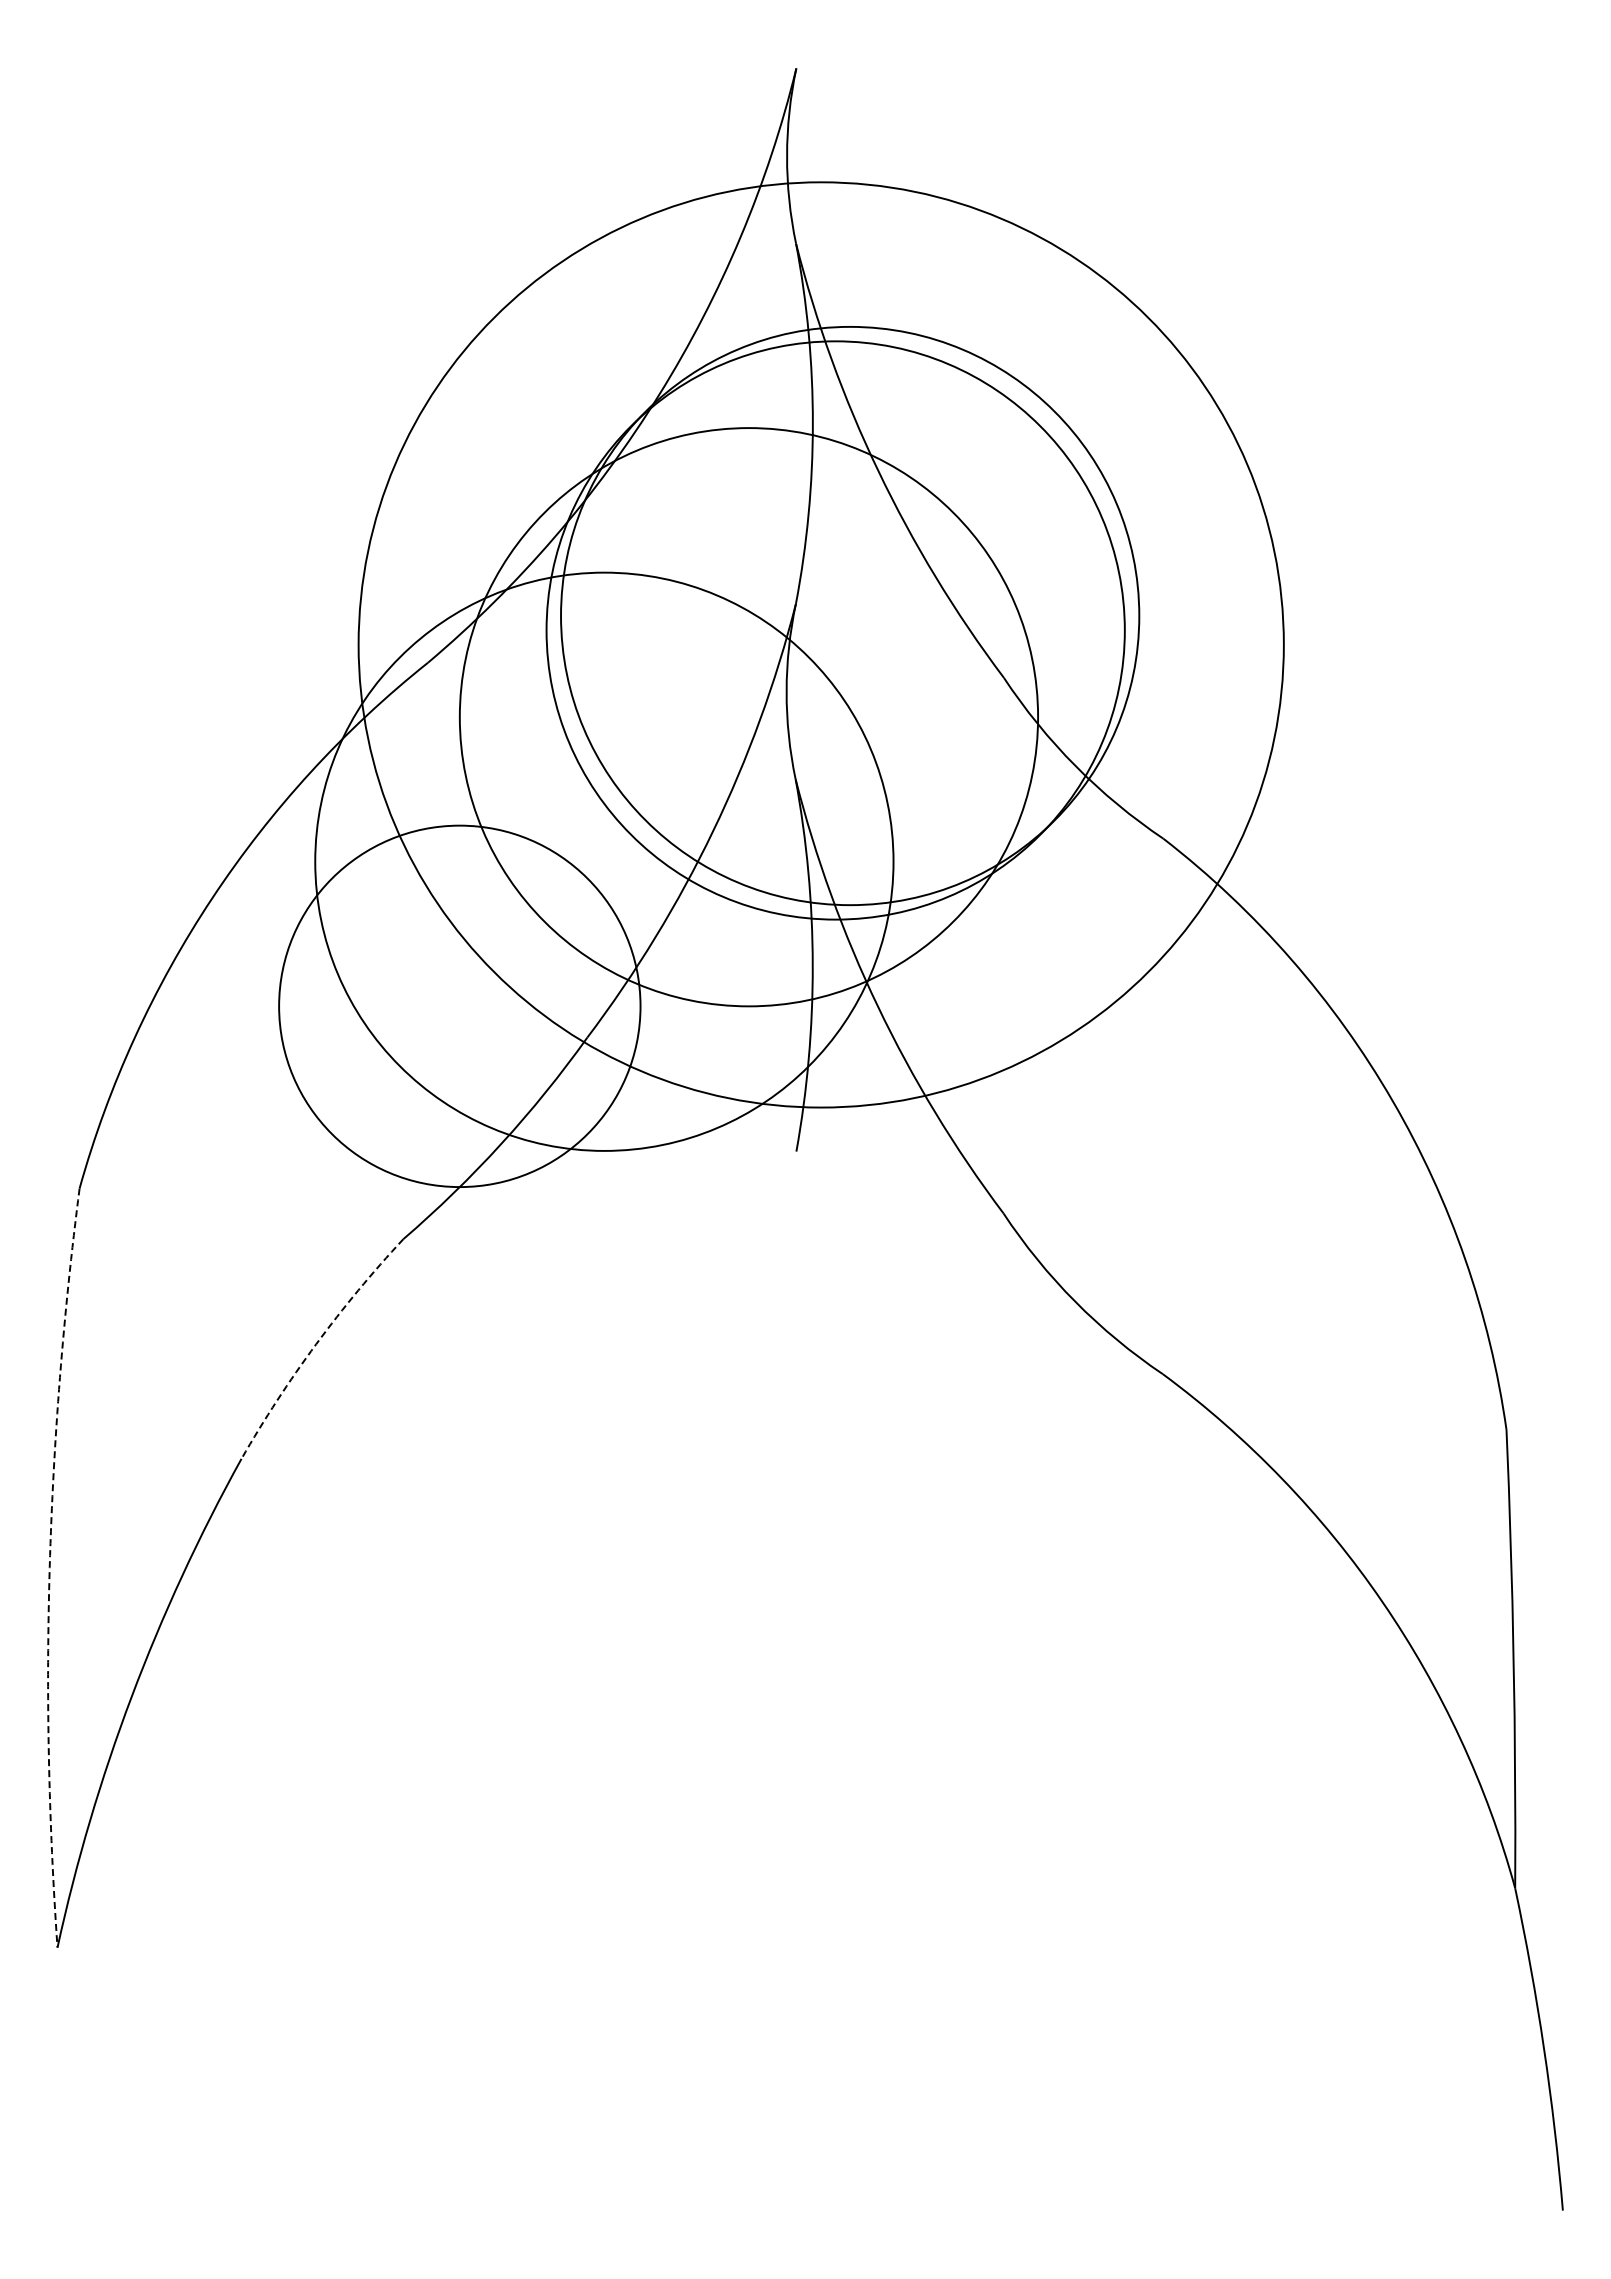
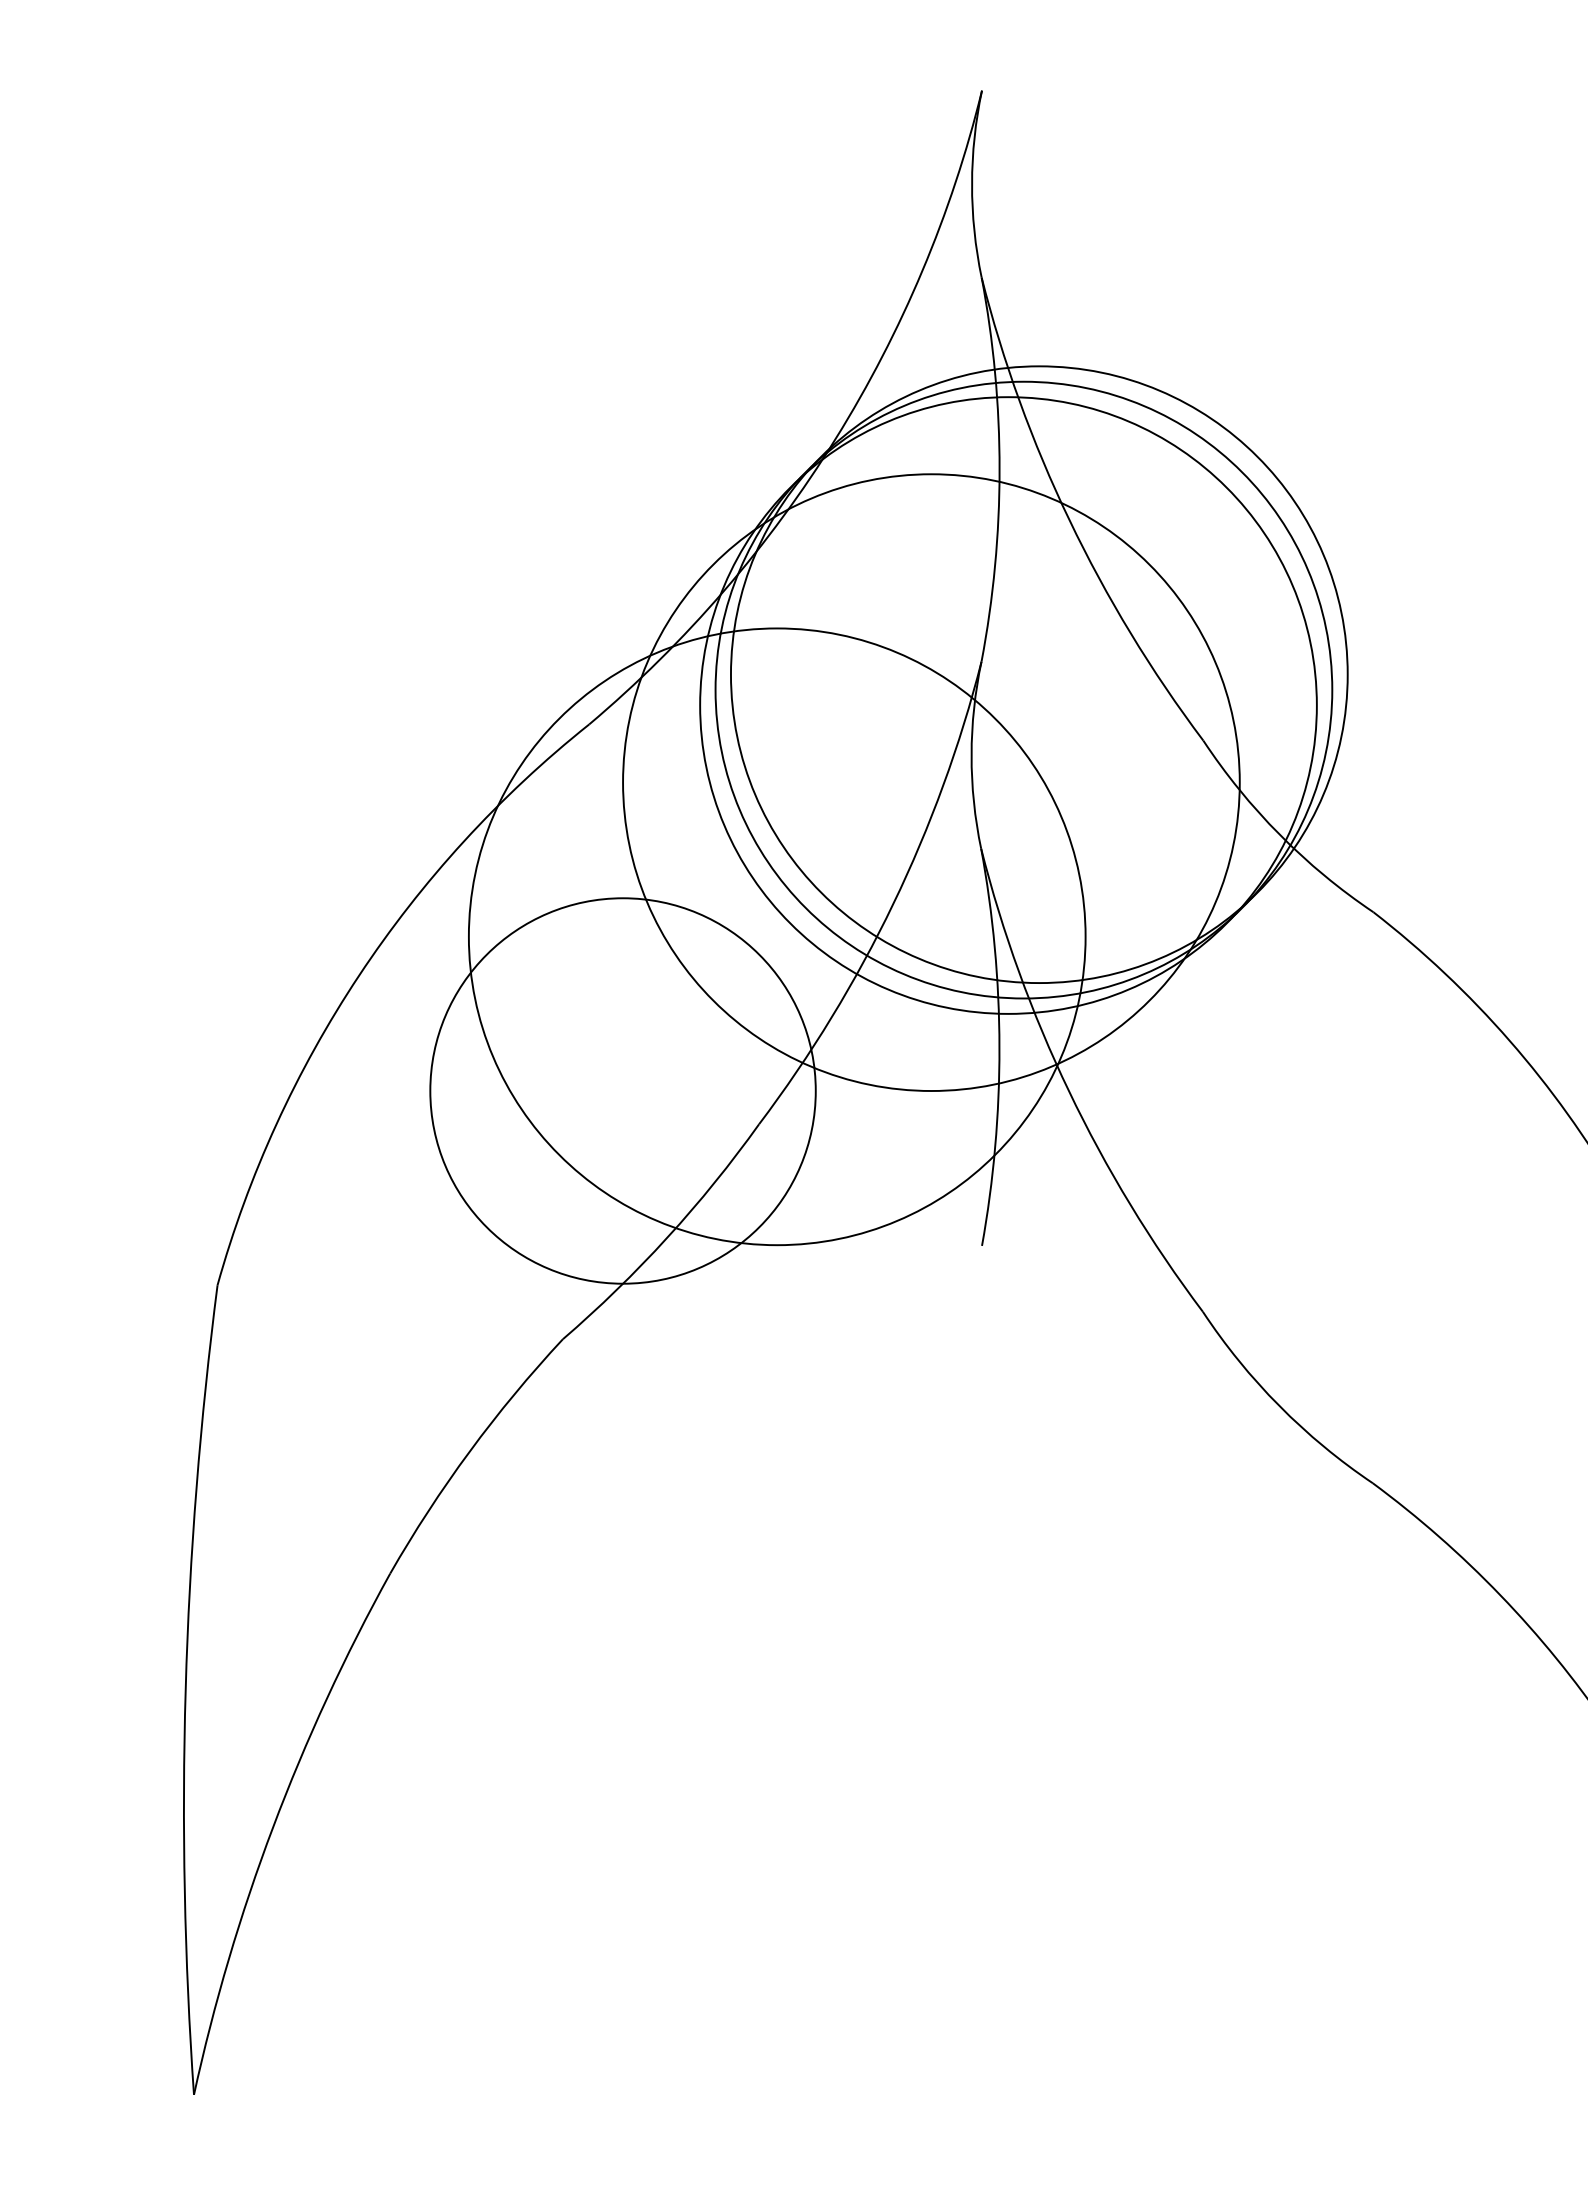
circle: (821, 644) -> (1008, 705), size x0.62
arc: (316, 1344) -> (470, 1451), dashed -> solid
arc: (49, 1567) -> (185, 1689), dashed -> solid

